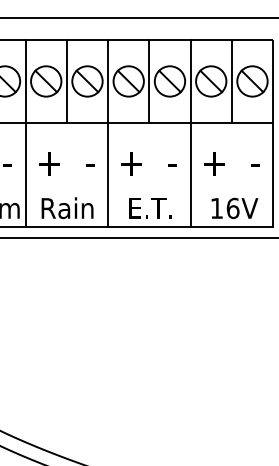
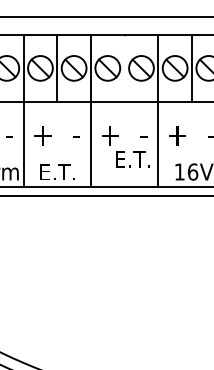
line: (149, 81) -> (124, 68), removed
text: (67, 208) -> (57, 172), Rain -> E.T.
text: (150, 208) -> (132, 159), moved

